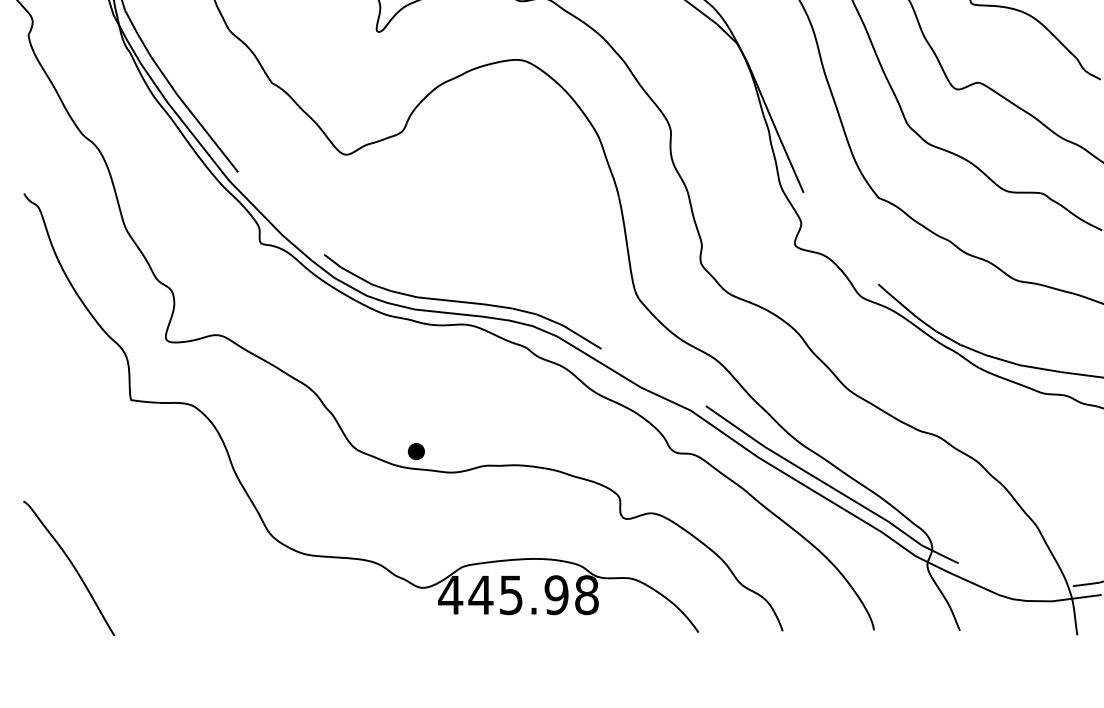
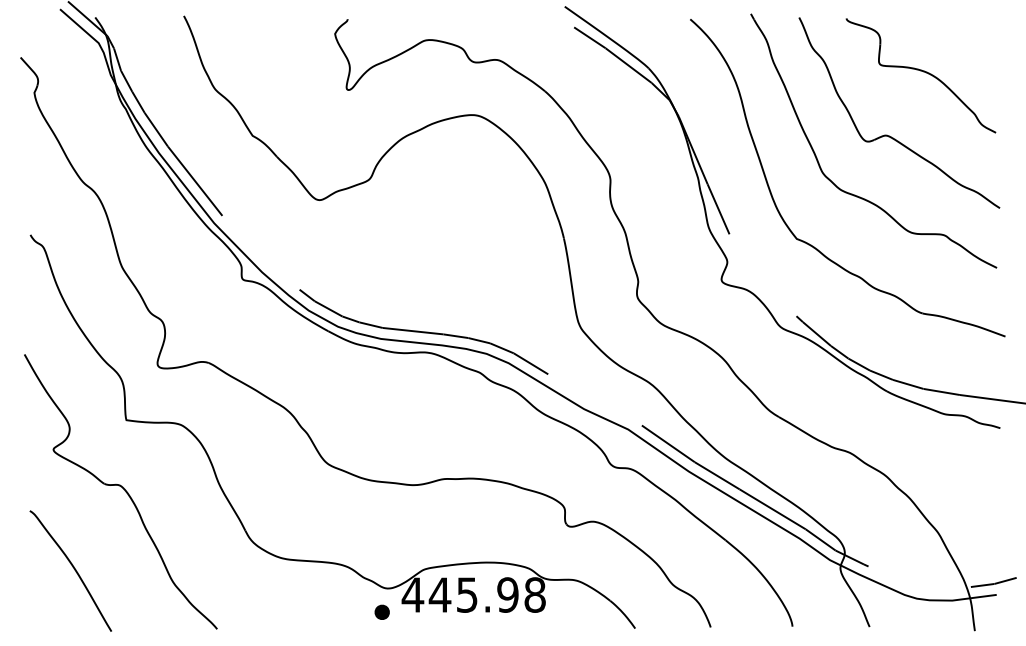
part: (415, 450) -> (381, 611), moved
part: (124, 479) -> (120, 491), added

